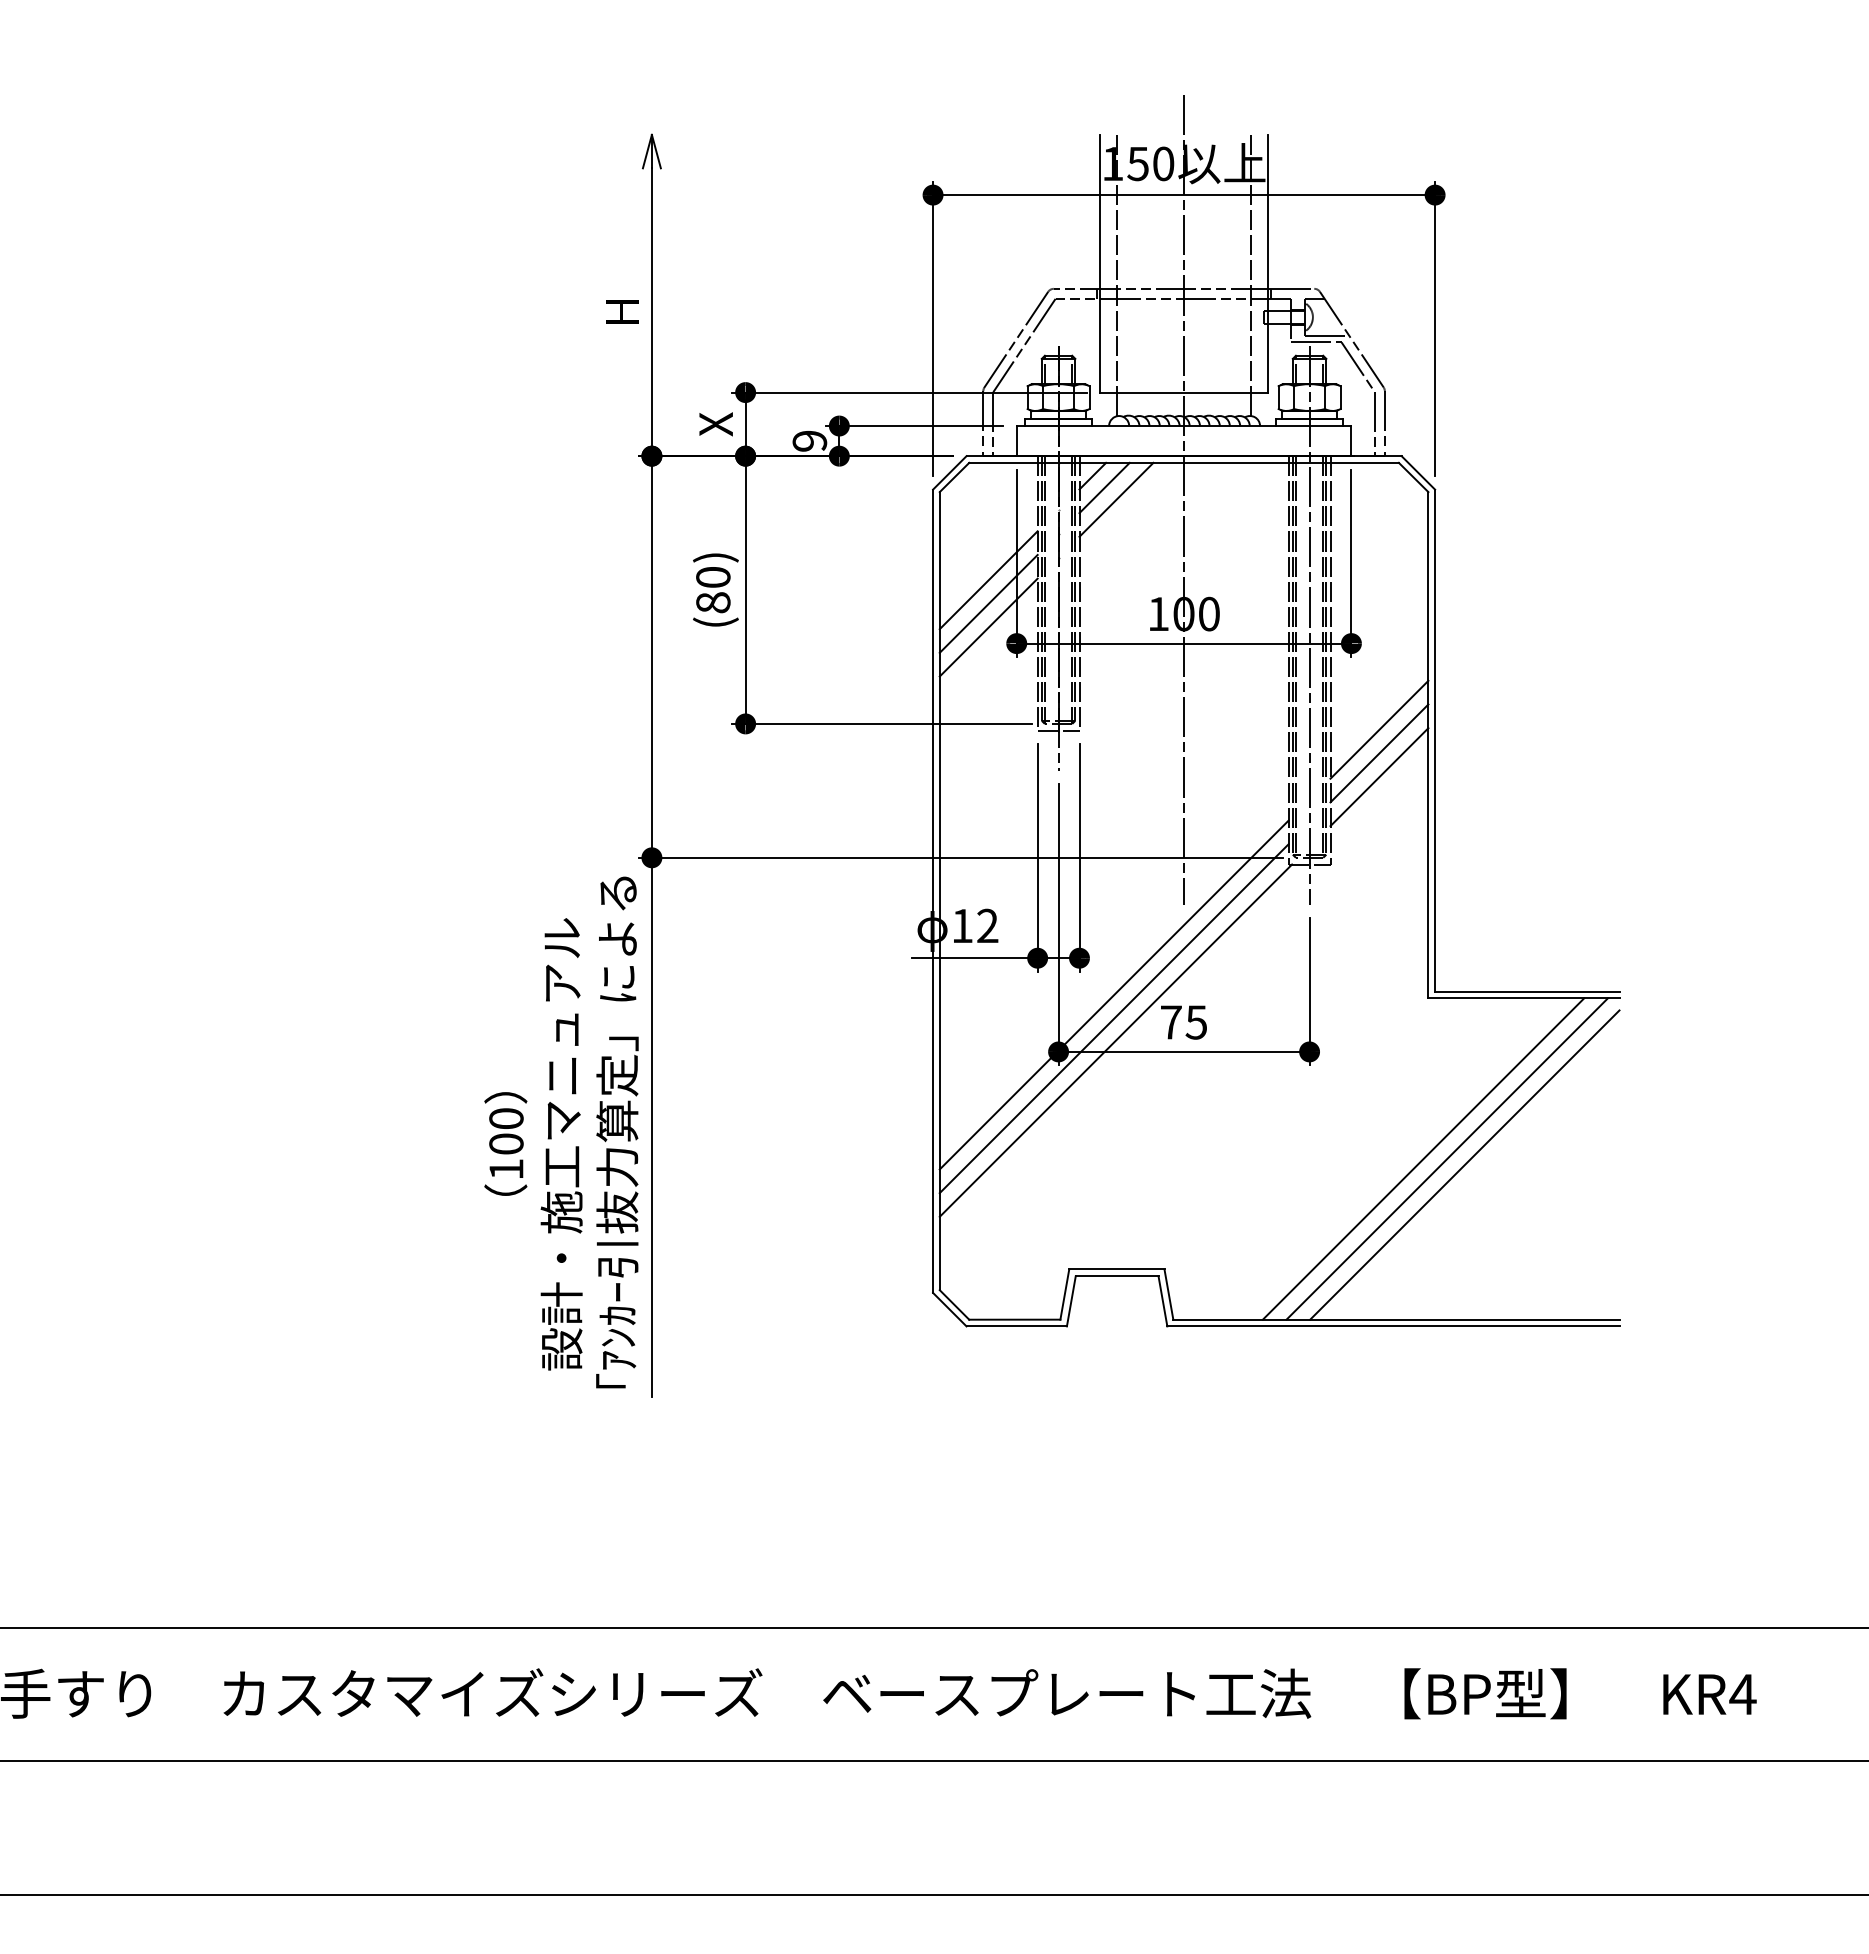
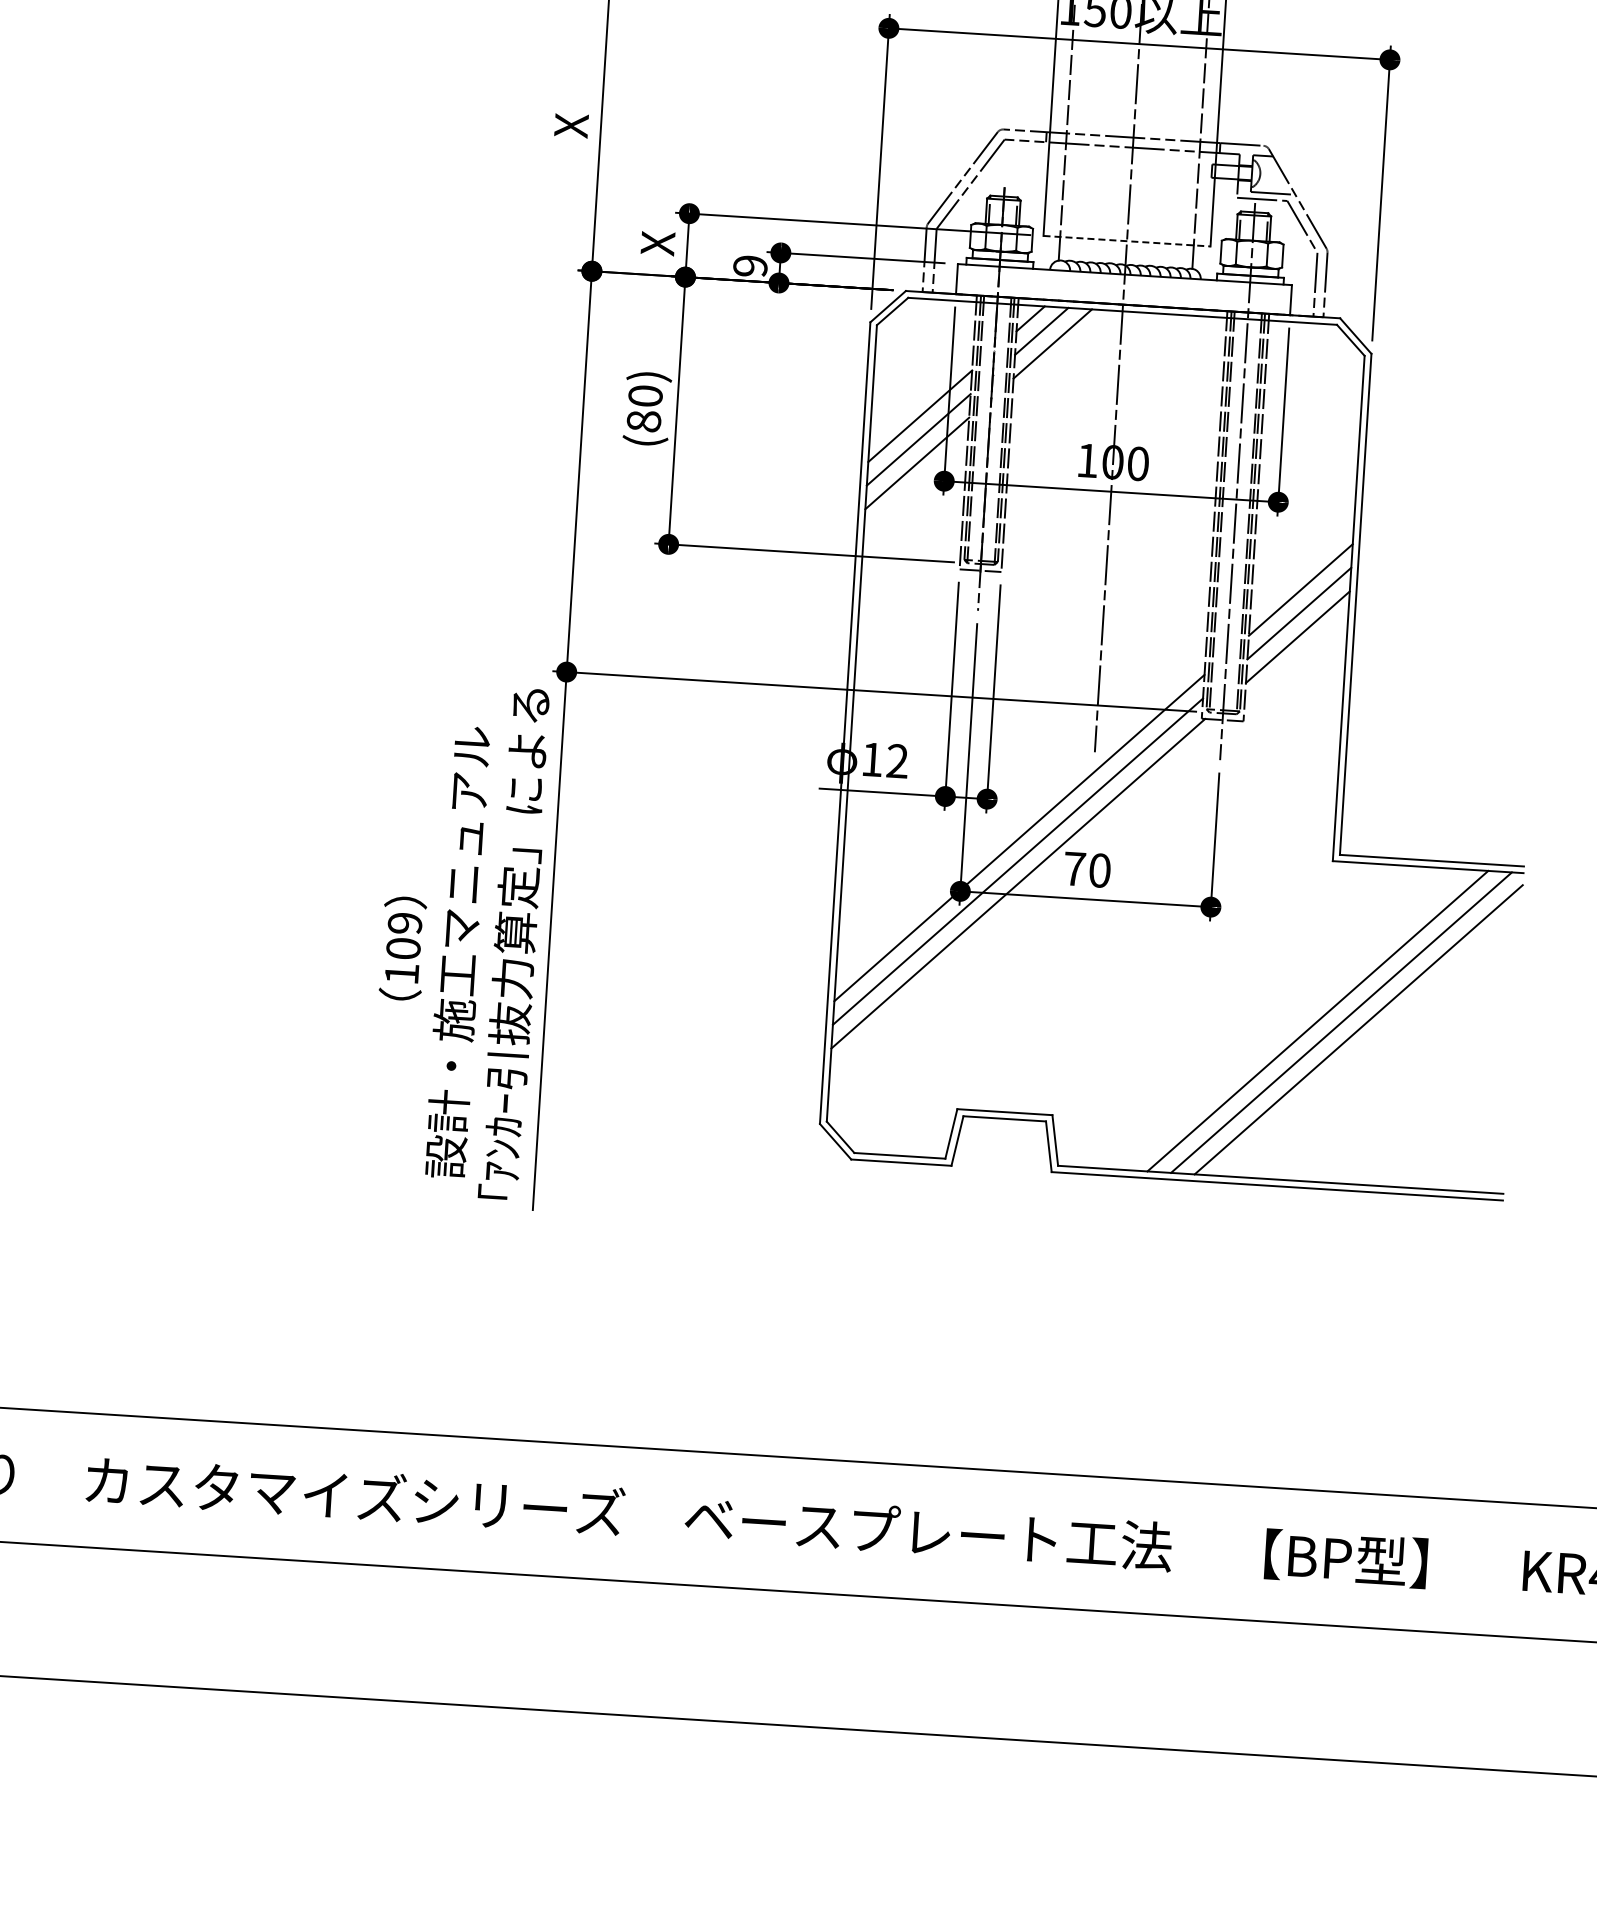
text: (622, 312) -> (571, 126), H -> X
line: (1184, 392) -> (1127, 241), solid -> dashed
text: (1196, 1022) -> (1099, 870), 75 -> 70
text: (506, 1118) -> (405, 923), 100 -> 109

